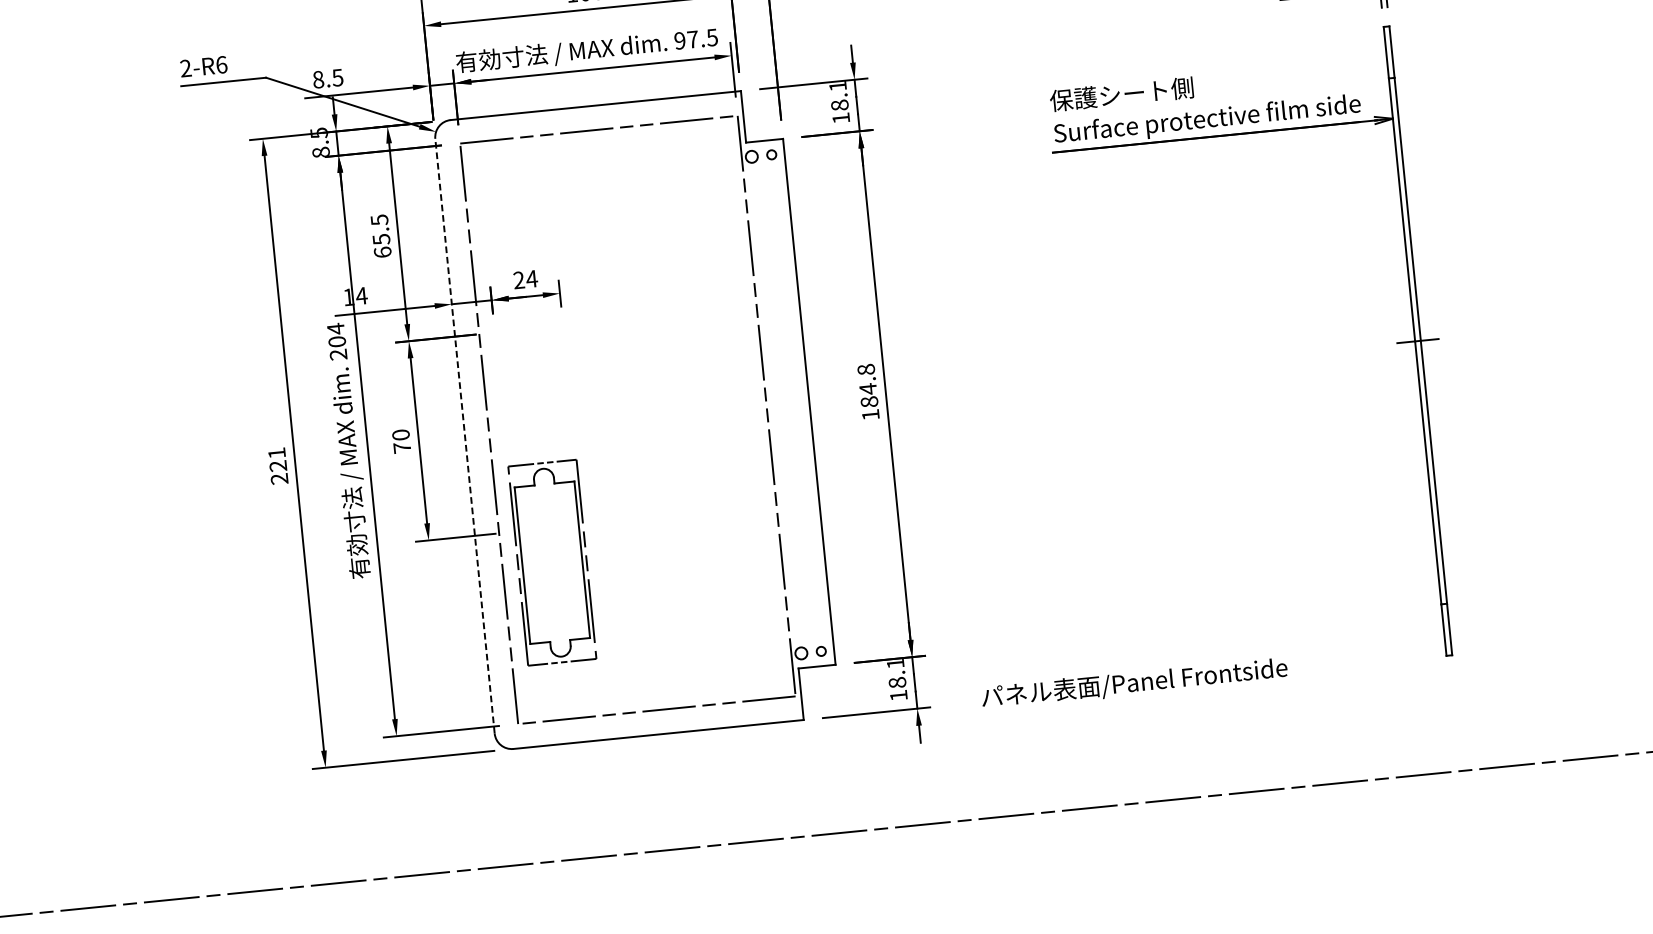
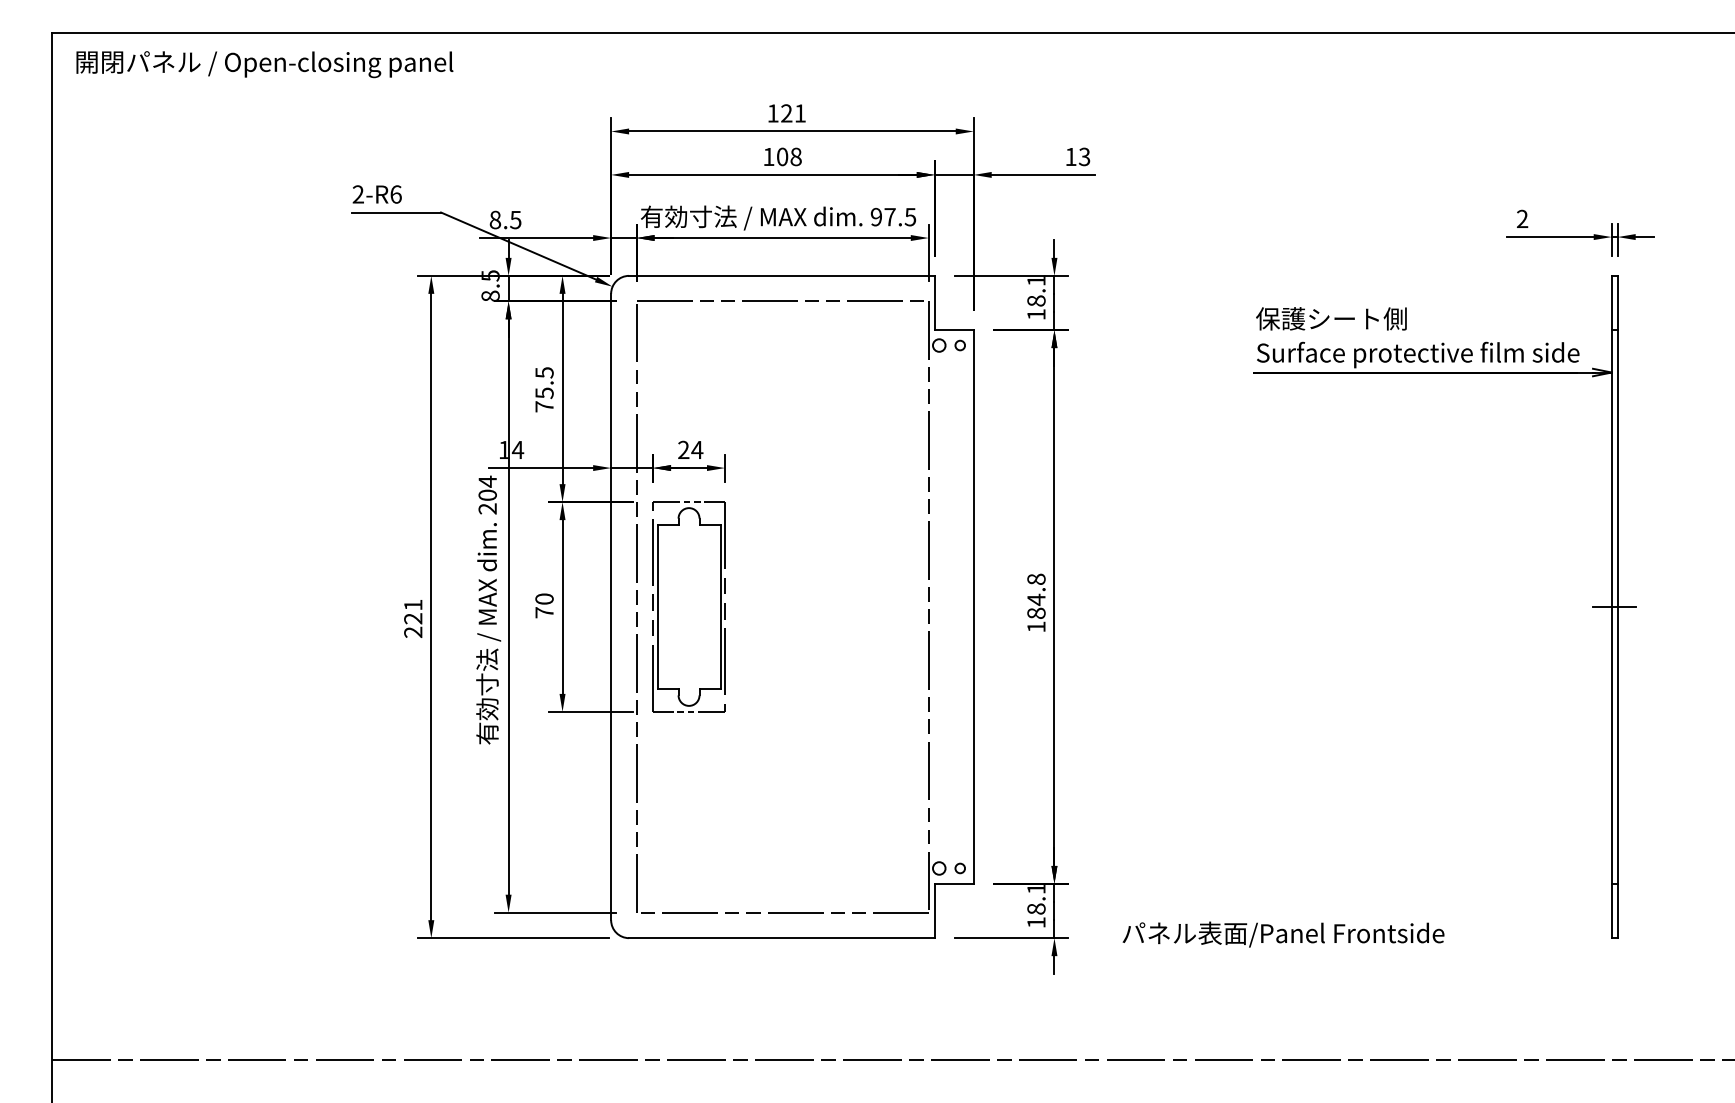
text: (382, 252) -> (544, 406), 65.5 -> 75.5
line: (465, 435) -> (611, 606), dashed -> solid
part: (551, 562) -> (688, 606), moved

